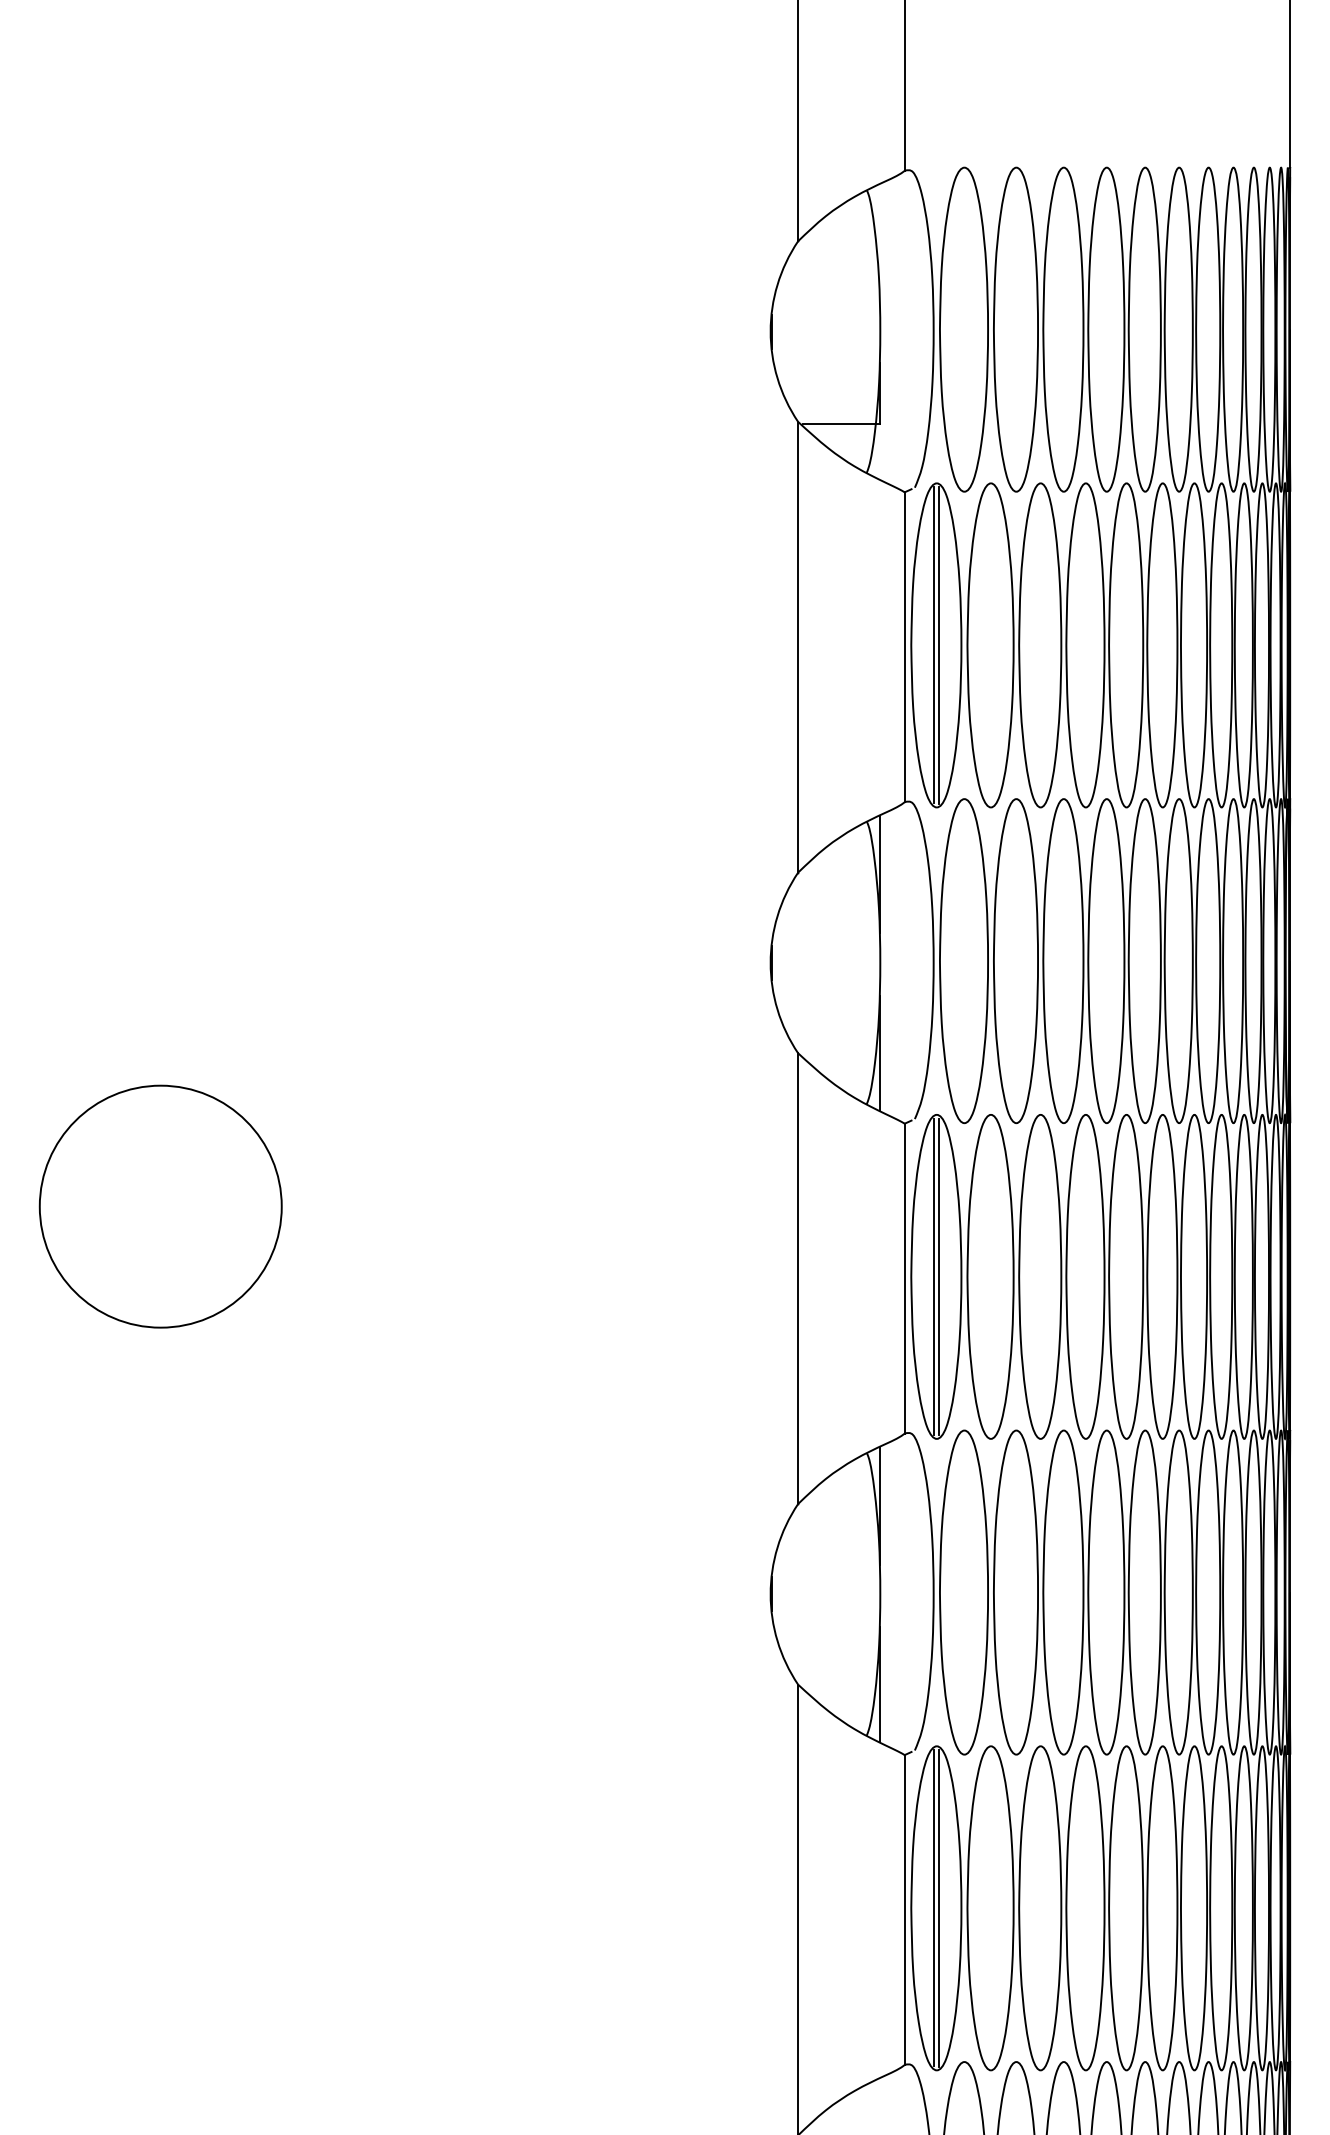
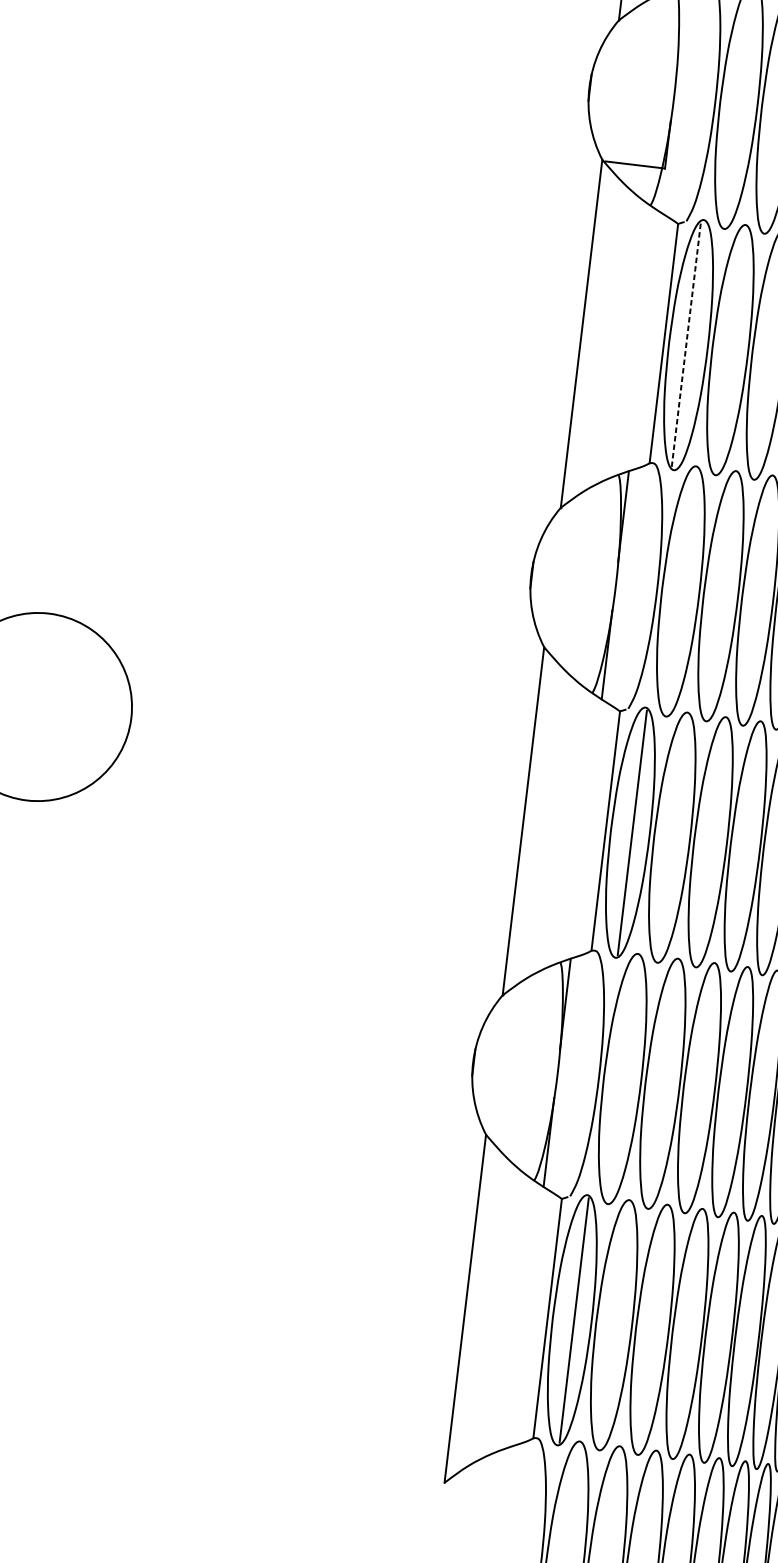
line: (933, 644) -> (686, 344), solid -> dashed
line: (938, 645) -> (690, 345), removed
line: (933, 1276) -> (628, 832), removed
line: (933, 1908) -> (569, 1320), removed

